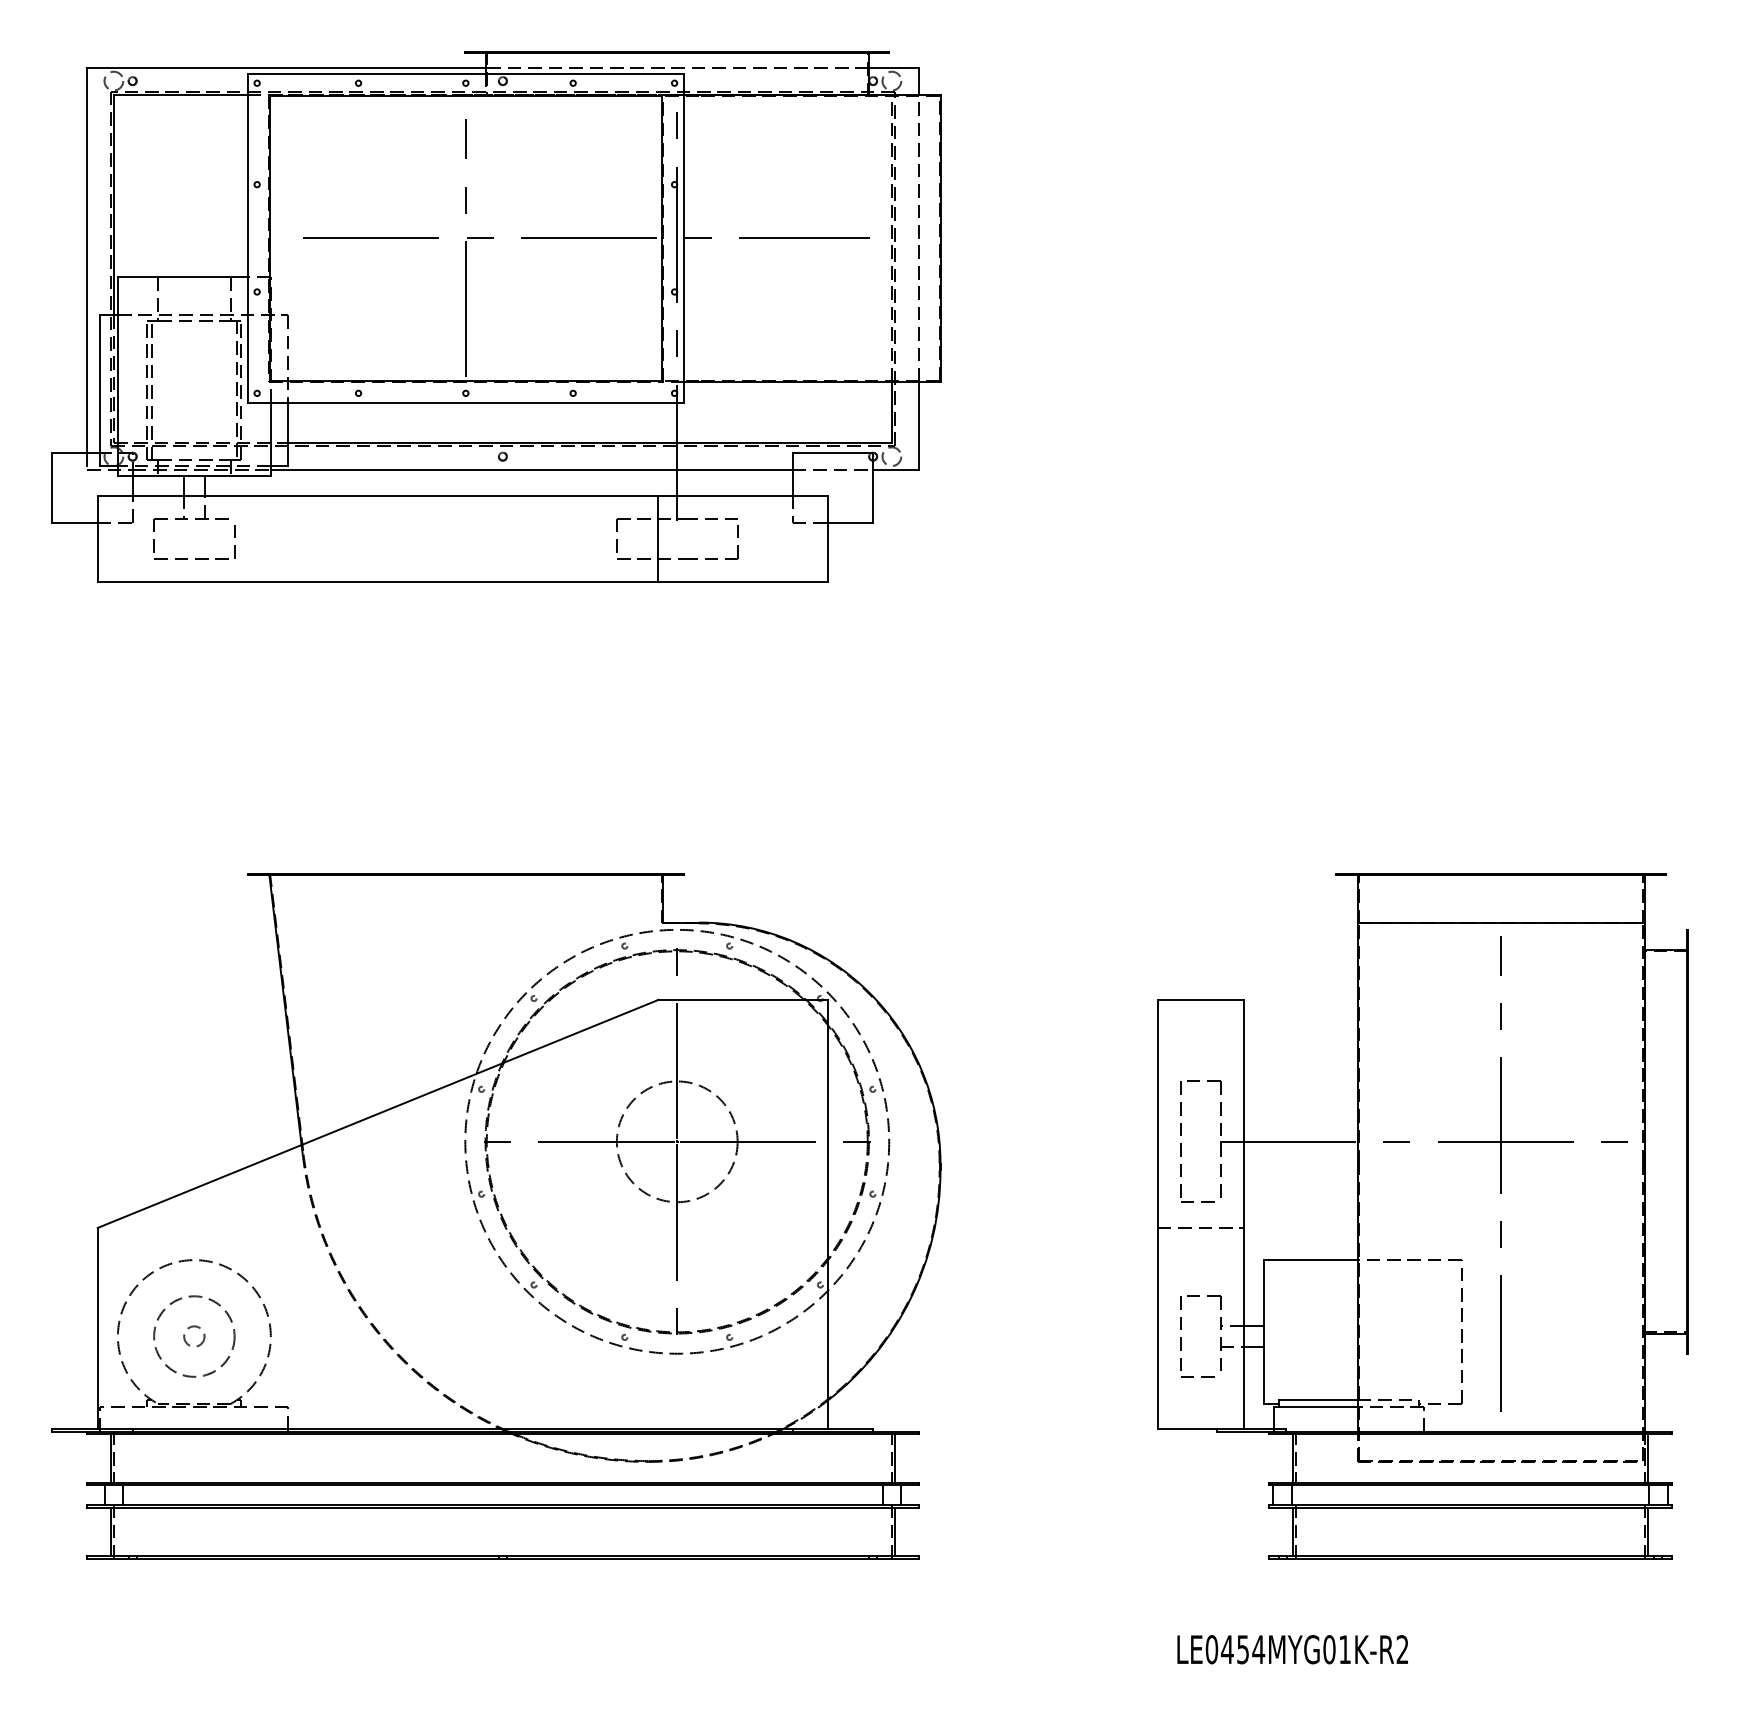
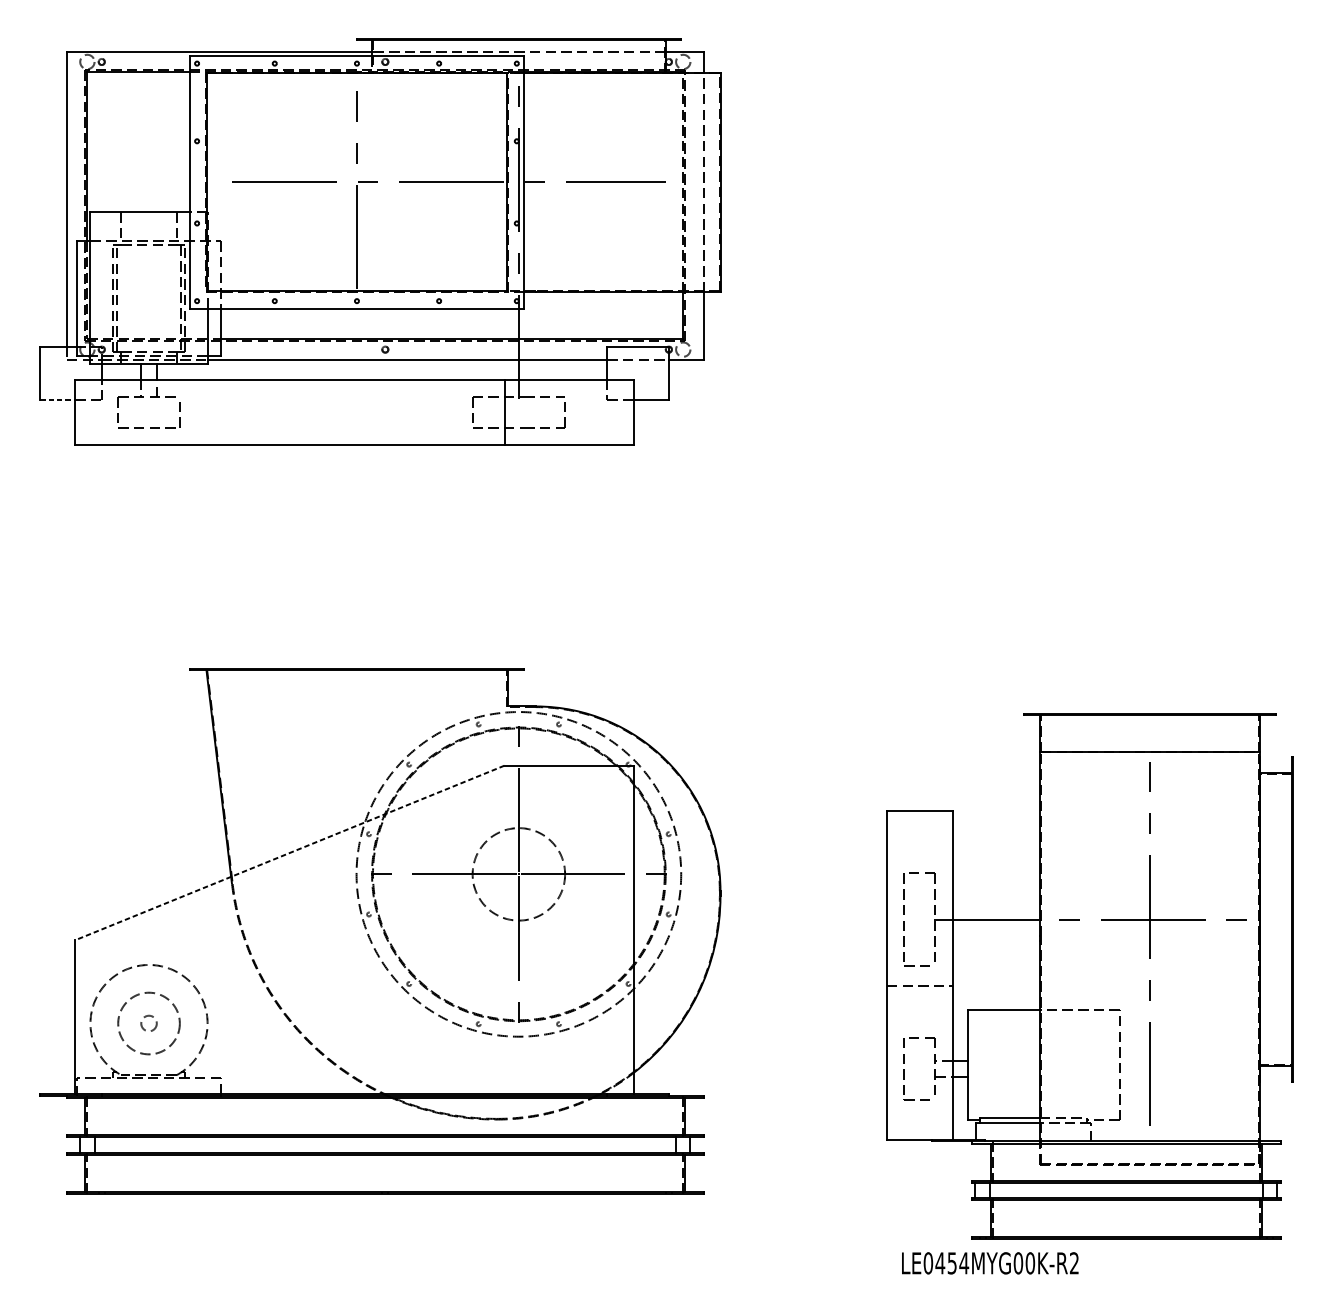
line: (75, 522) -> (57, 400), solid -> dashed
line: (378, 1113) -> (290, 852), solid -> dashed
part: (1422, 1216) -> (1089, 976), moved
text: (1345, 1649) -> (1030, 1263), LE0454MYG01K-R2 -> LE0454MYG00K-R2

